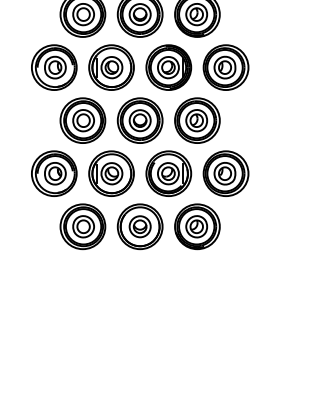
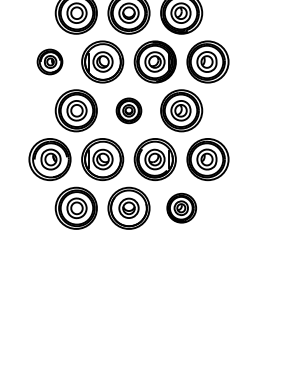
part: (53, 67) -> (49, 61), size x0.6
part: (139, 120) -> (128, 110), size x0.6
part: (197, 225) -> (181, 207), size x0.7

